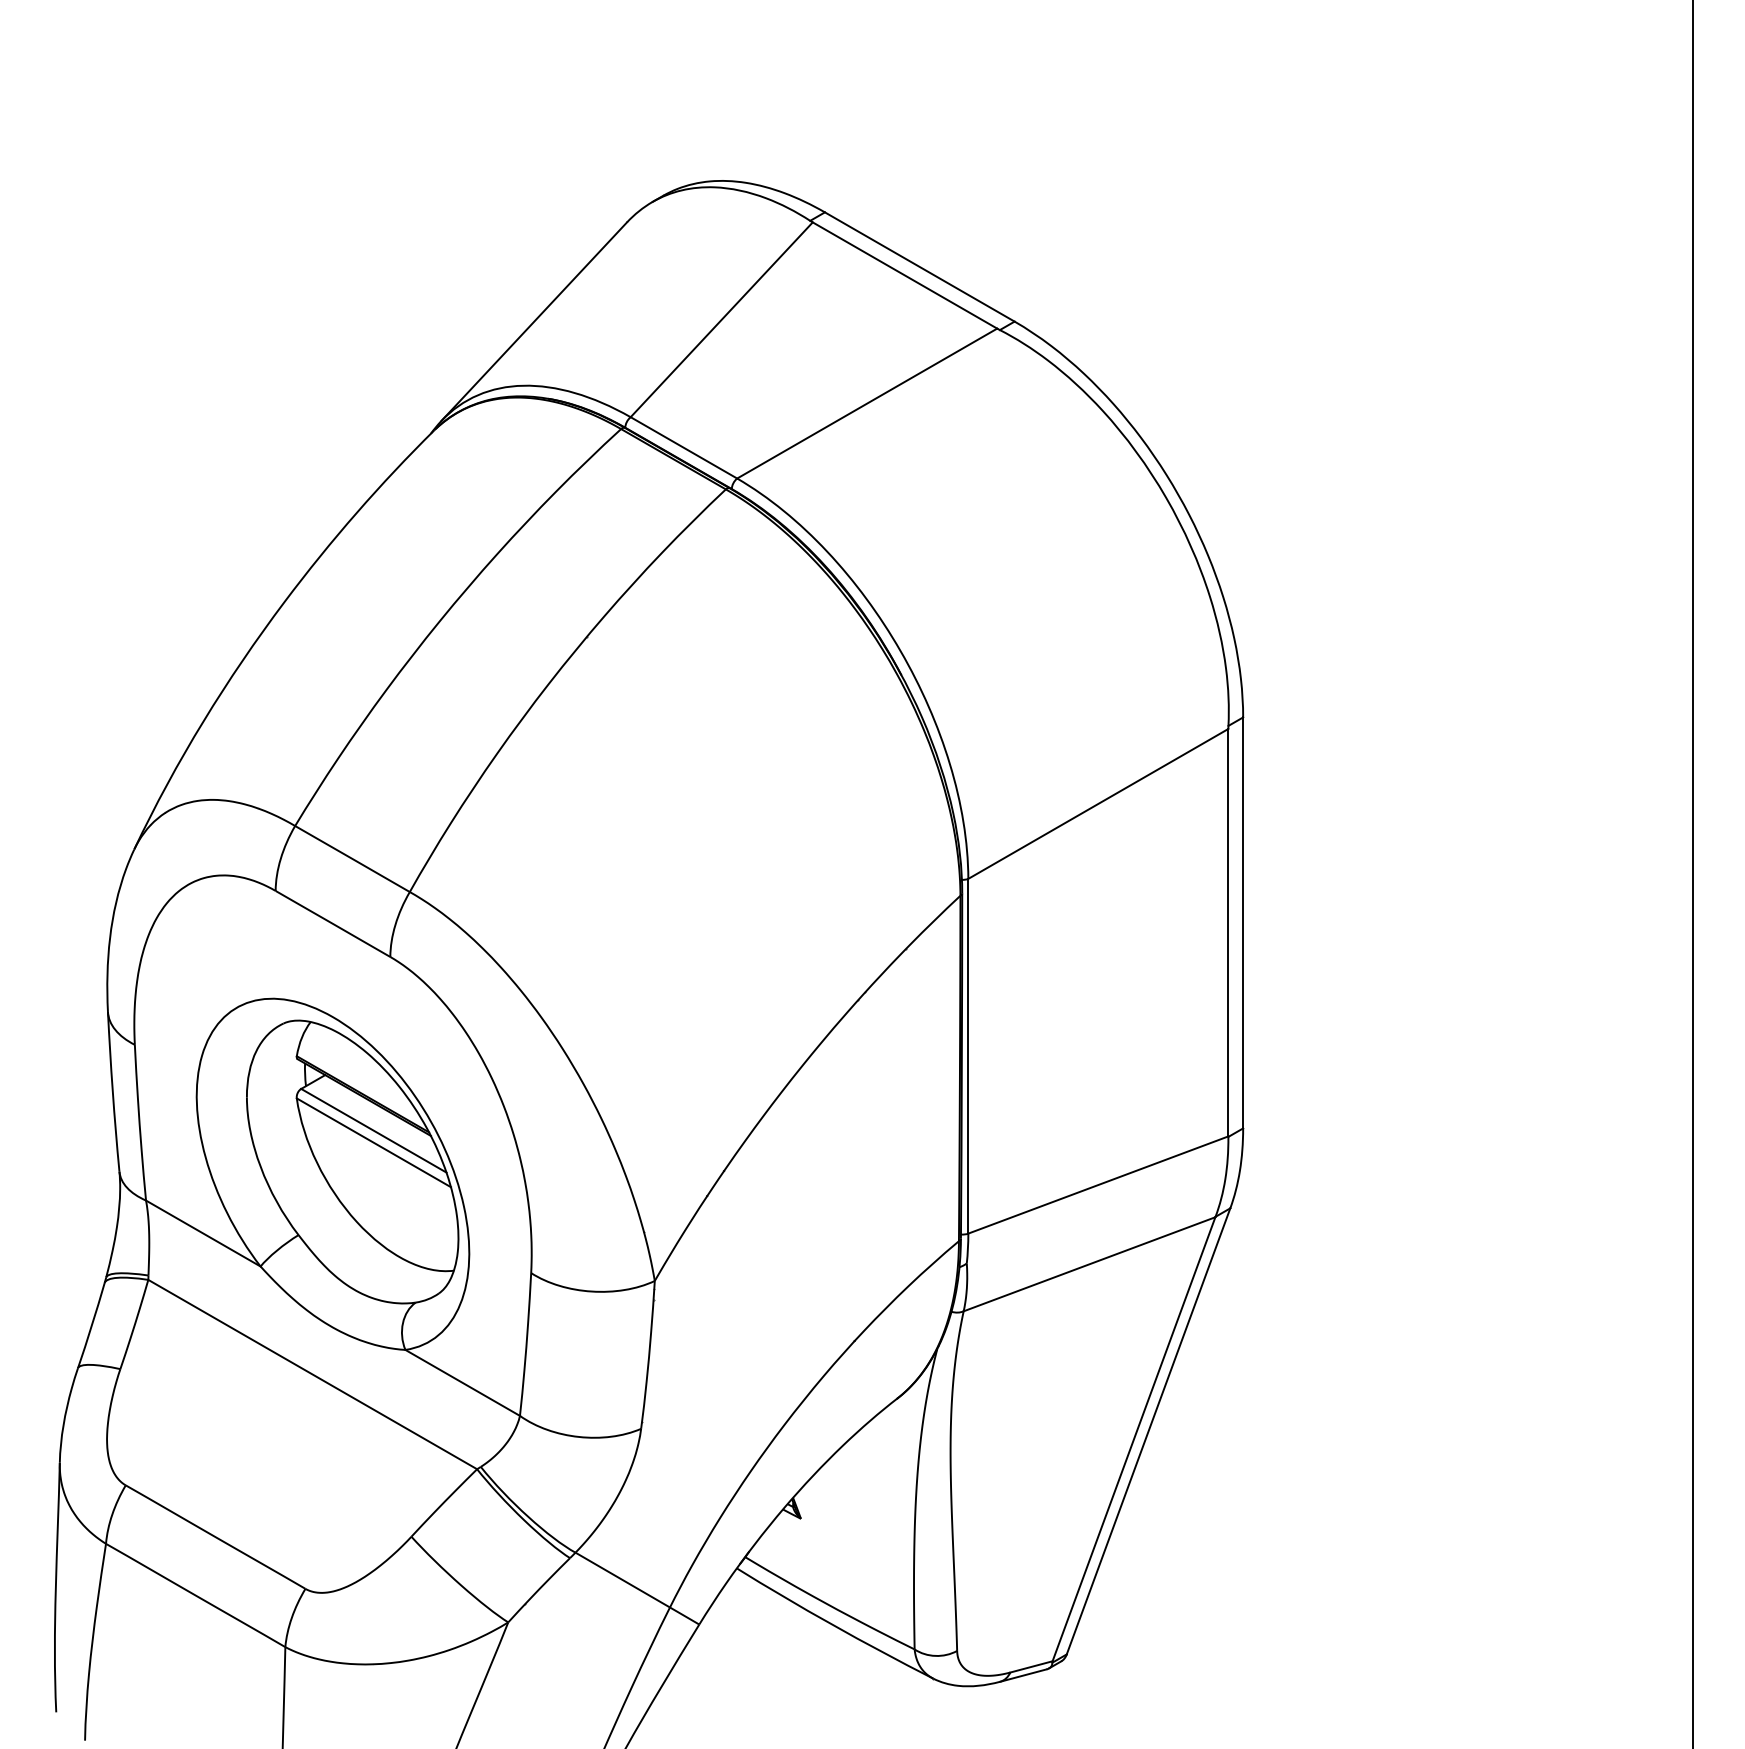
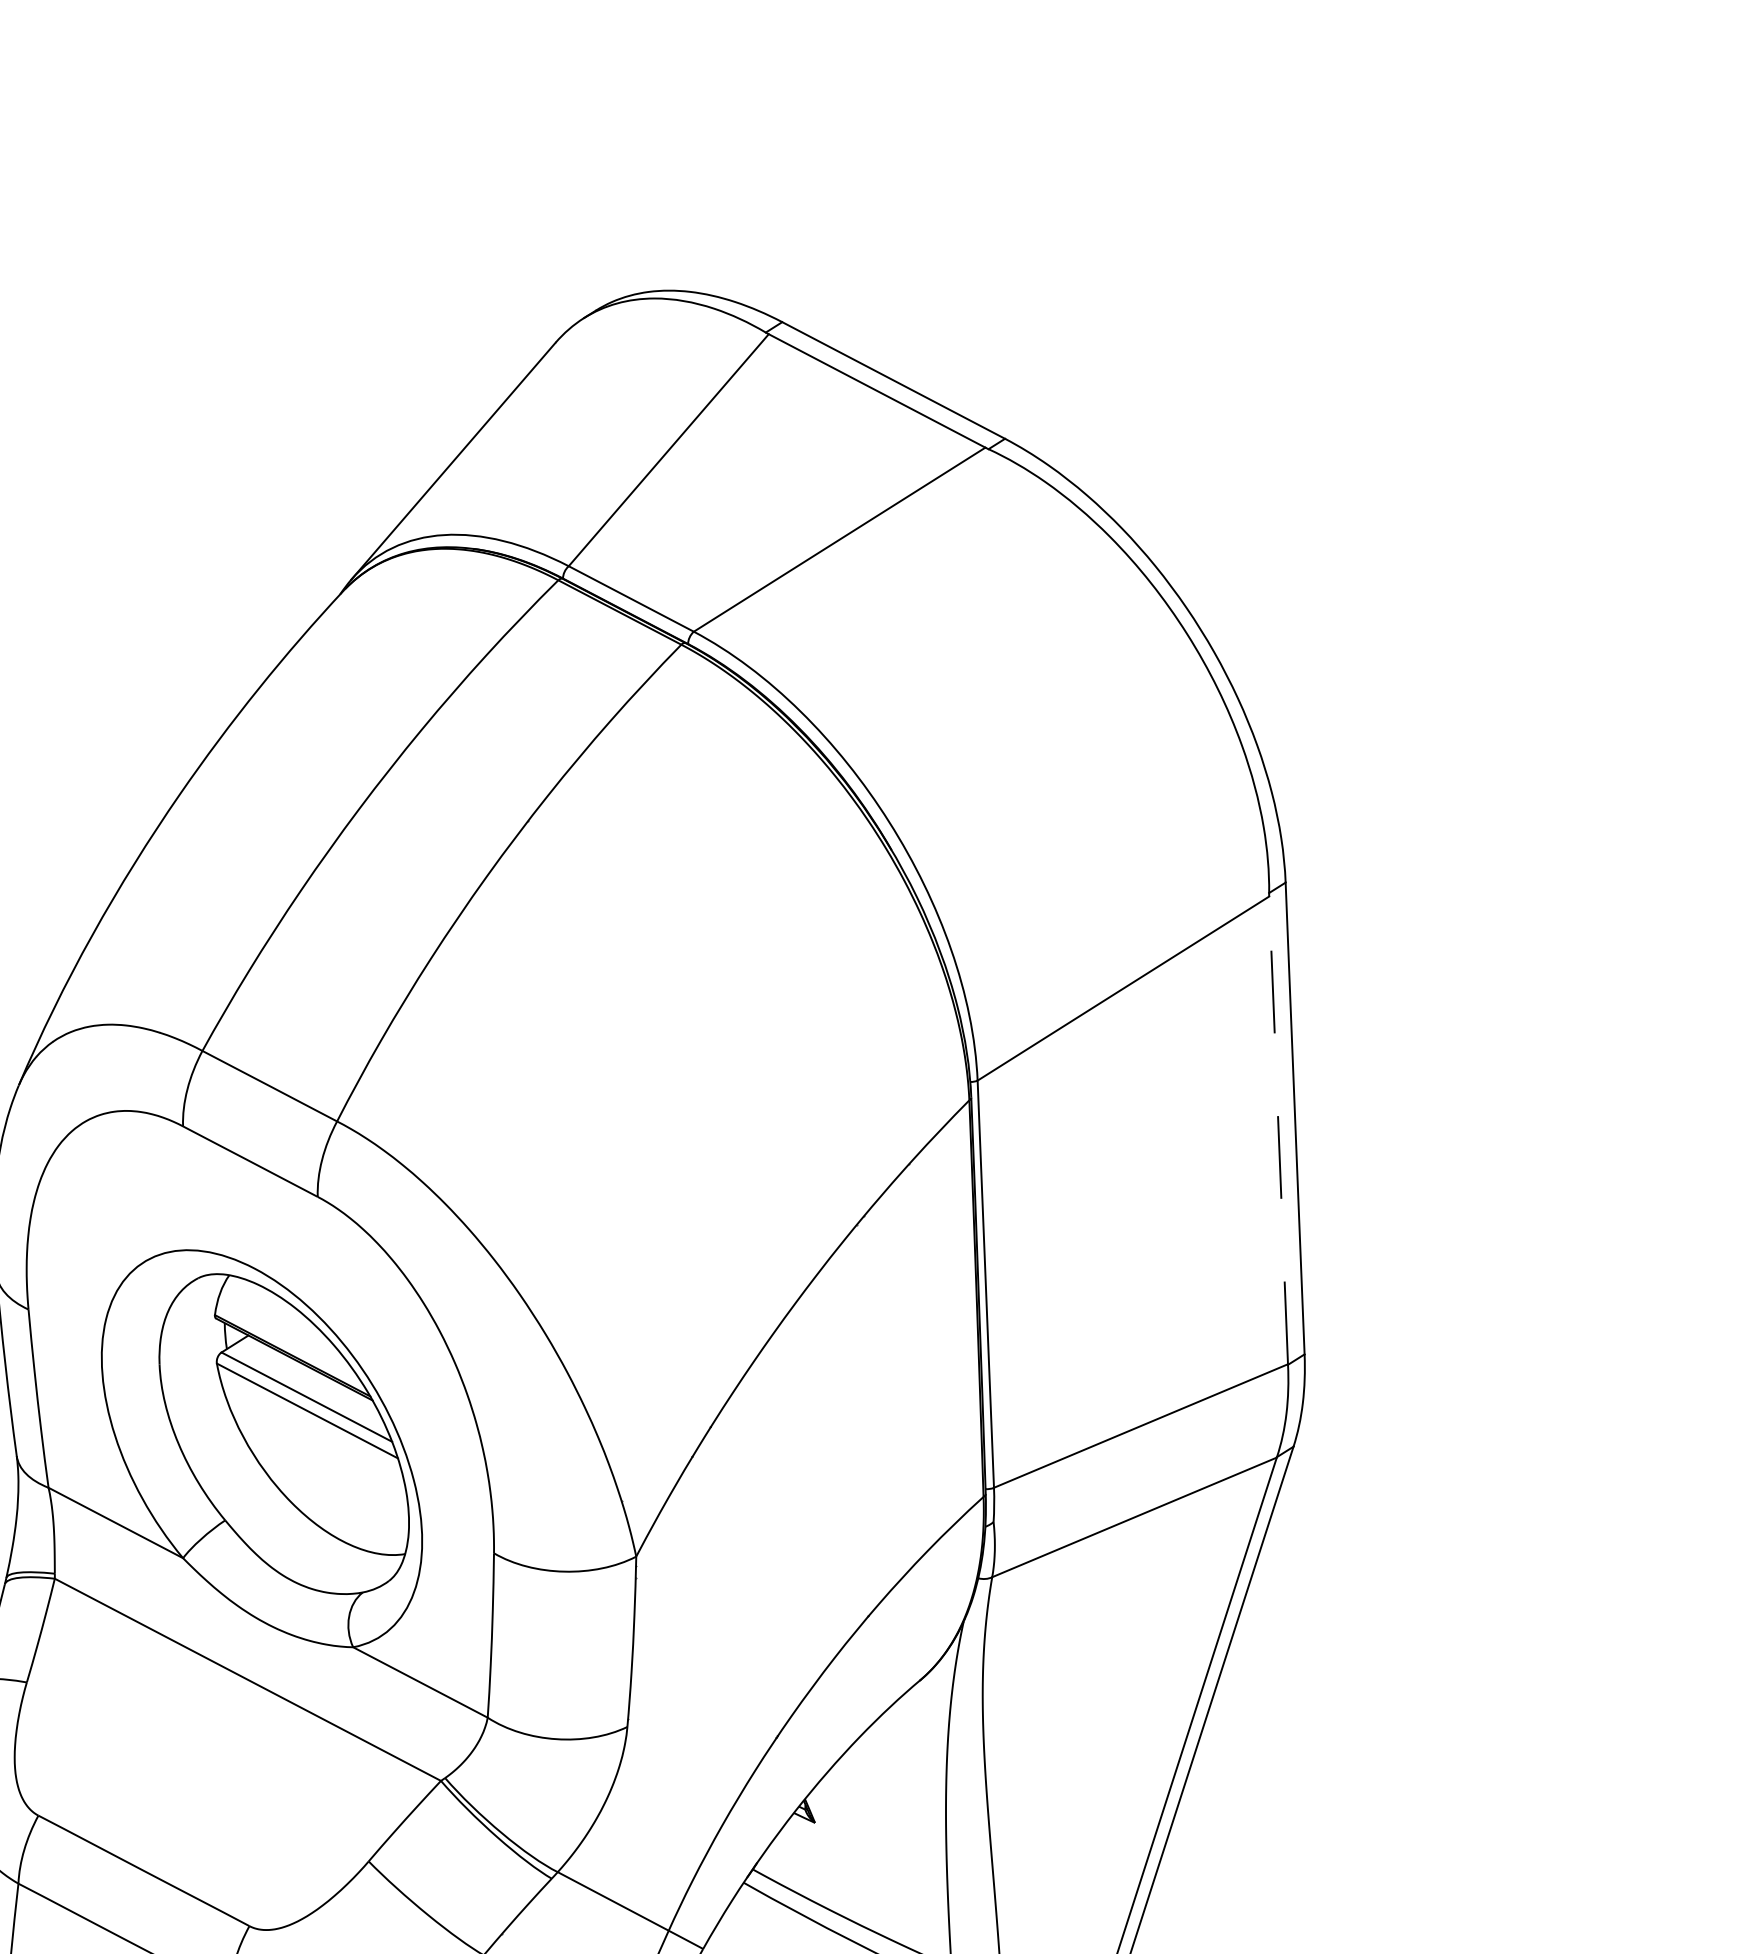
line: (1228, 932) -> (1278, 1130), solid -> dashed

